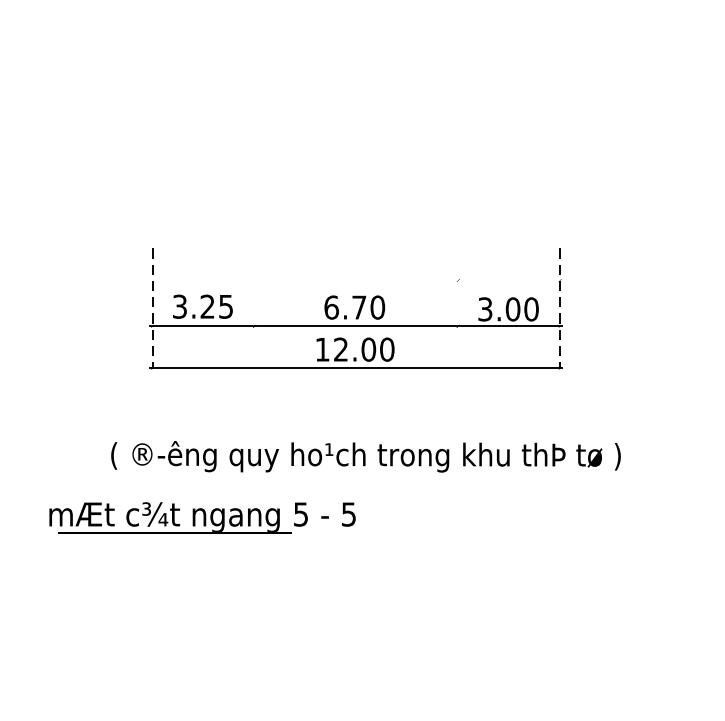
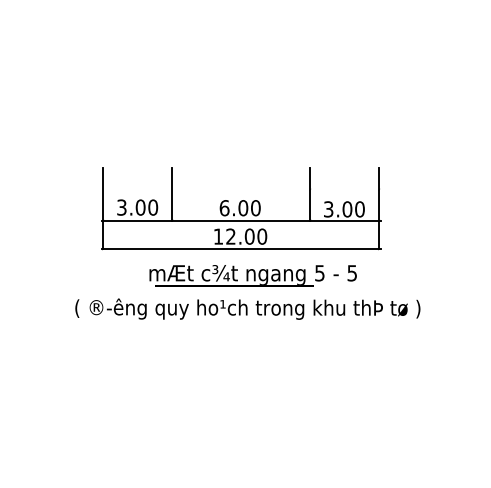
line: (254, 287) -> (172, 194), added
line: (458, 287) -> (310, 194), added
text: (216, 306) -> (146, 207), 3.25 -> 3.00
line: (152, 308) -> (103, 208), dashed -> solid
text: (359, 308) -> (243, 208), 6.70 -> 6.00
line: (560, 308) -> (379, 208), dashed -> solid
text: (201, 517) -> (252, 275), moved

